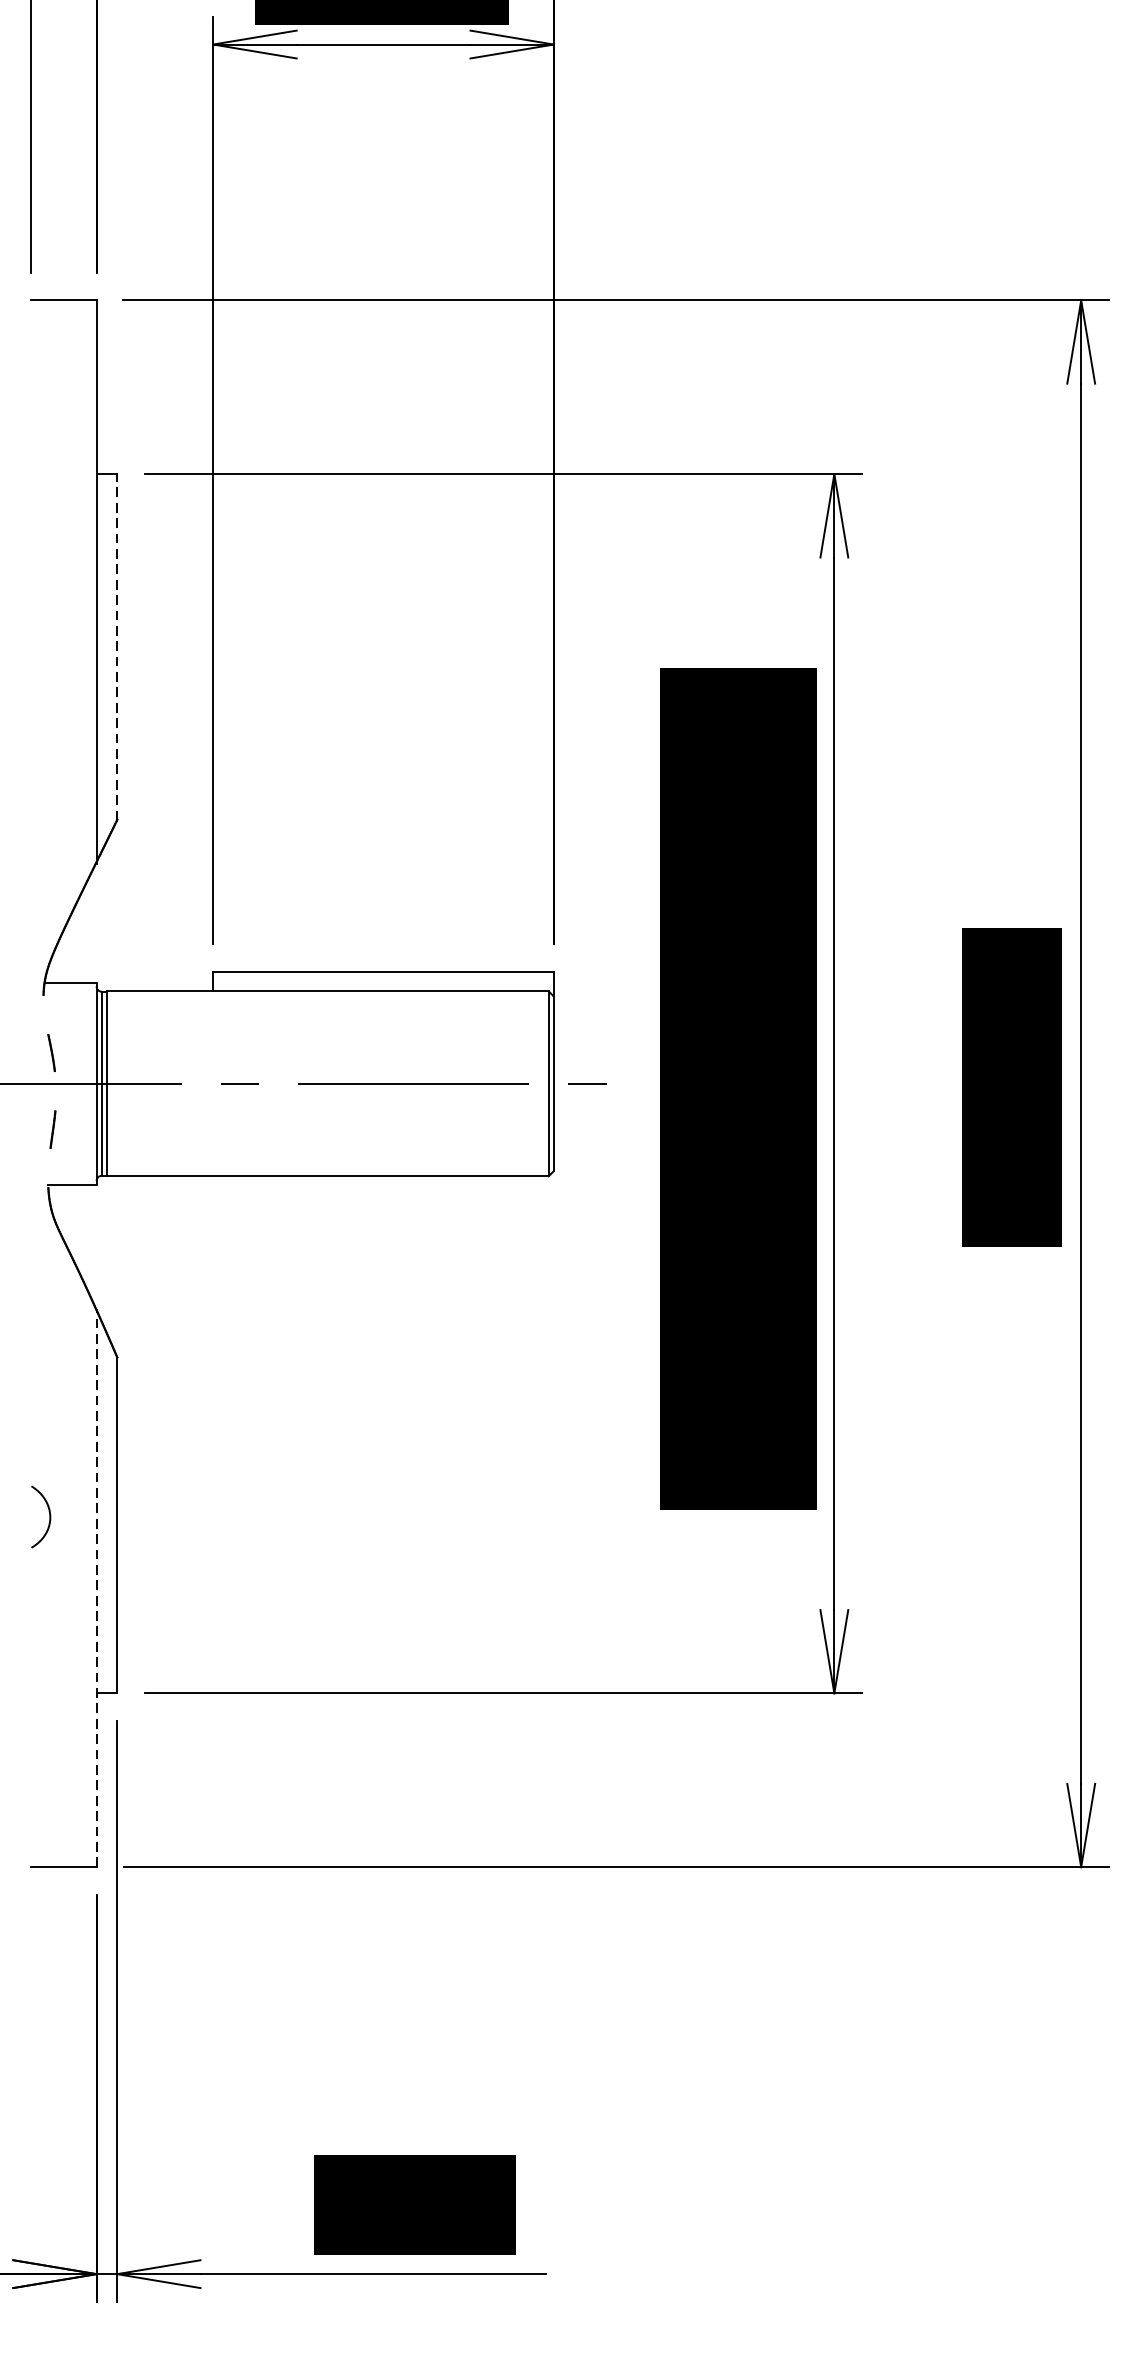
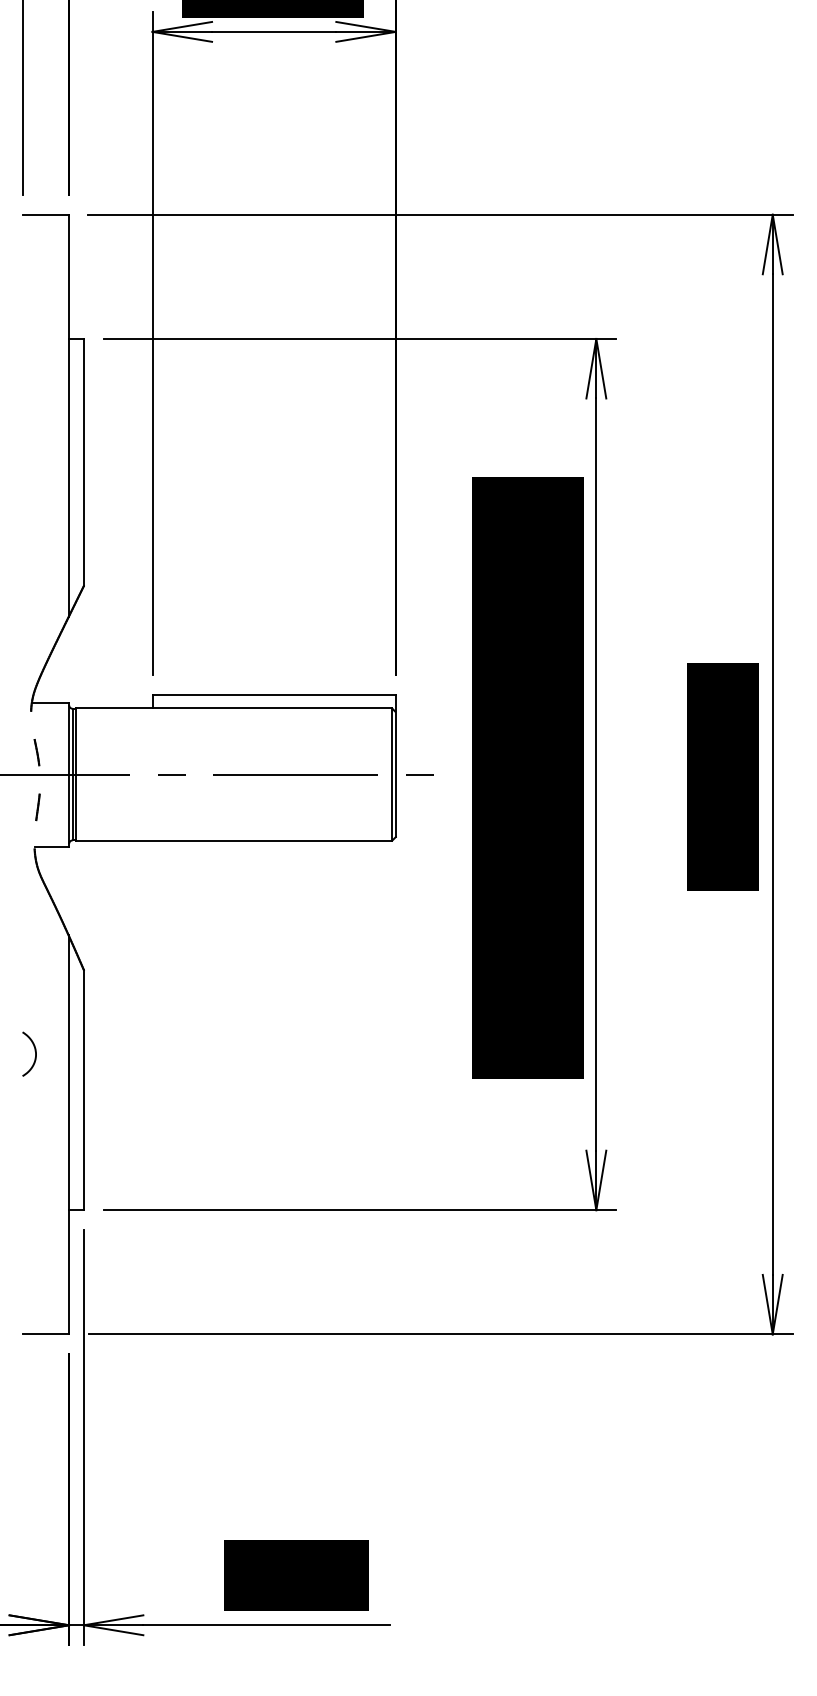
line: (116, 647) -> (83, 462), dashed -> solid
curve: (48, 1513) -> (34, 1051), moved
line: (97, 1587) -> (69, 1134), dashed -> solid

